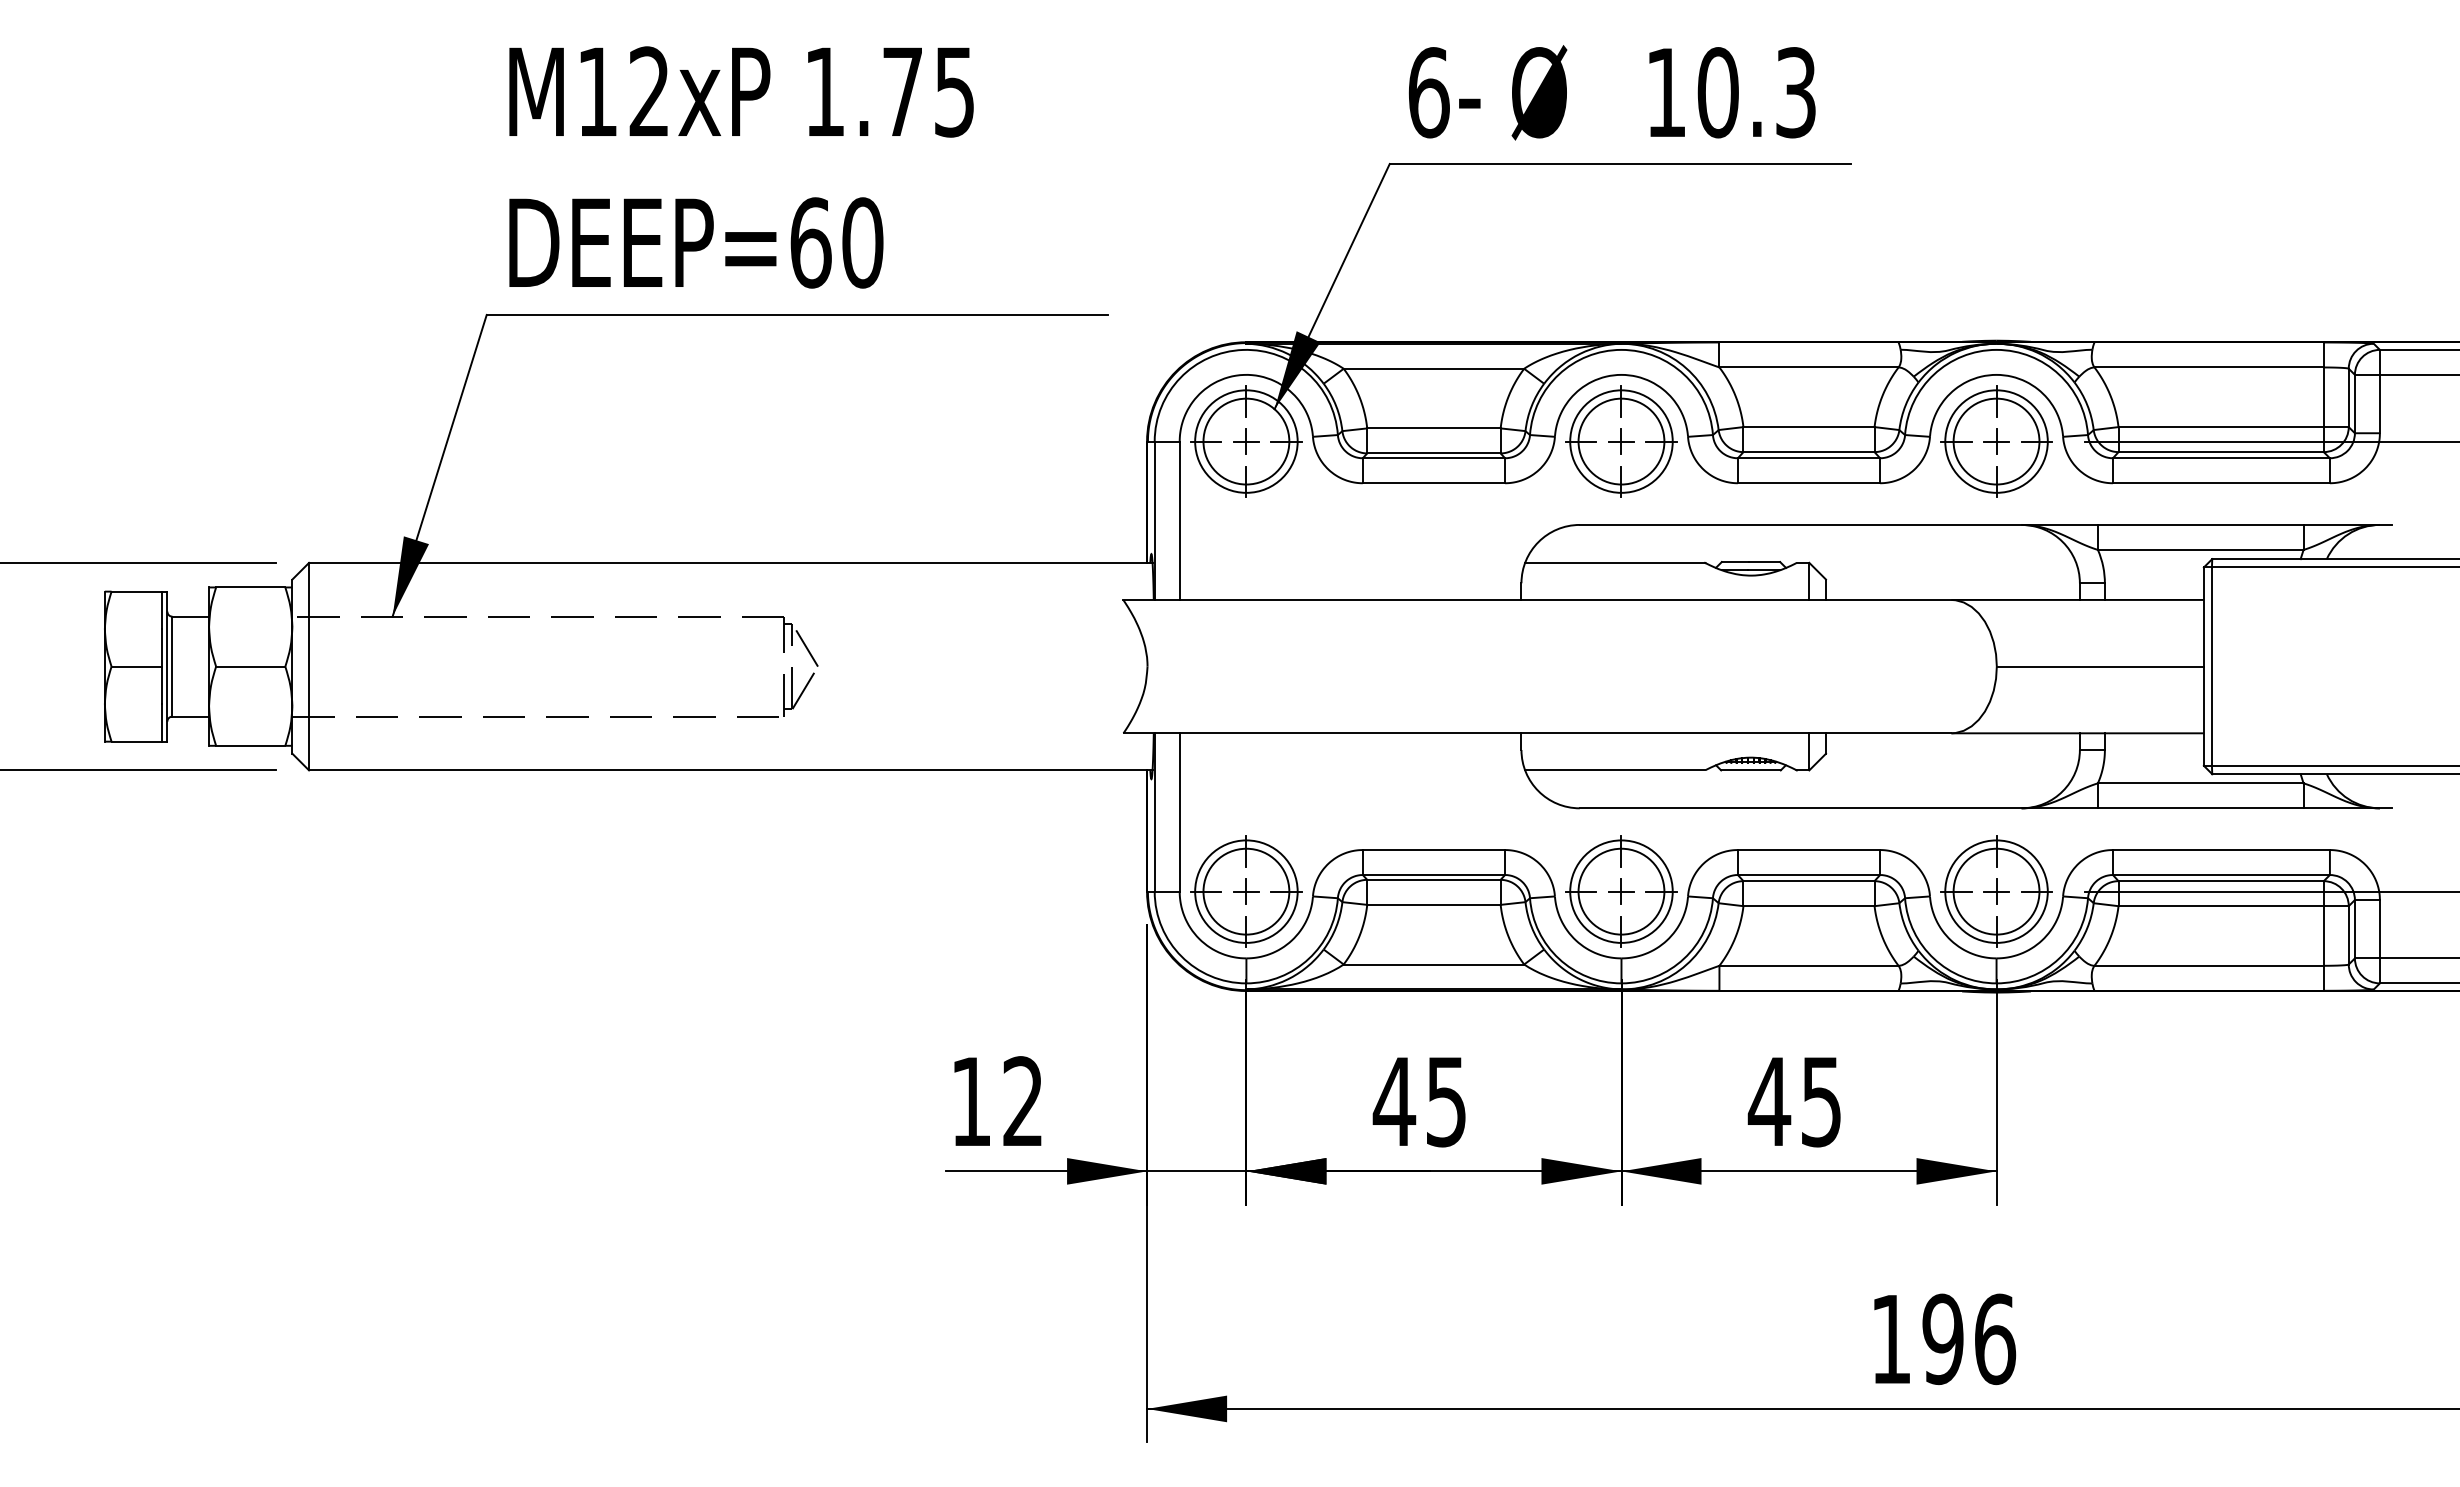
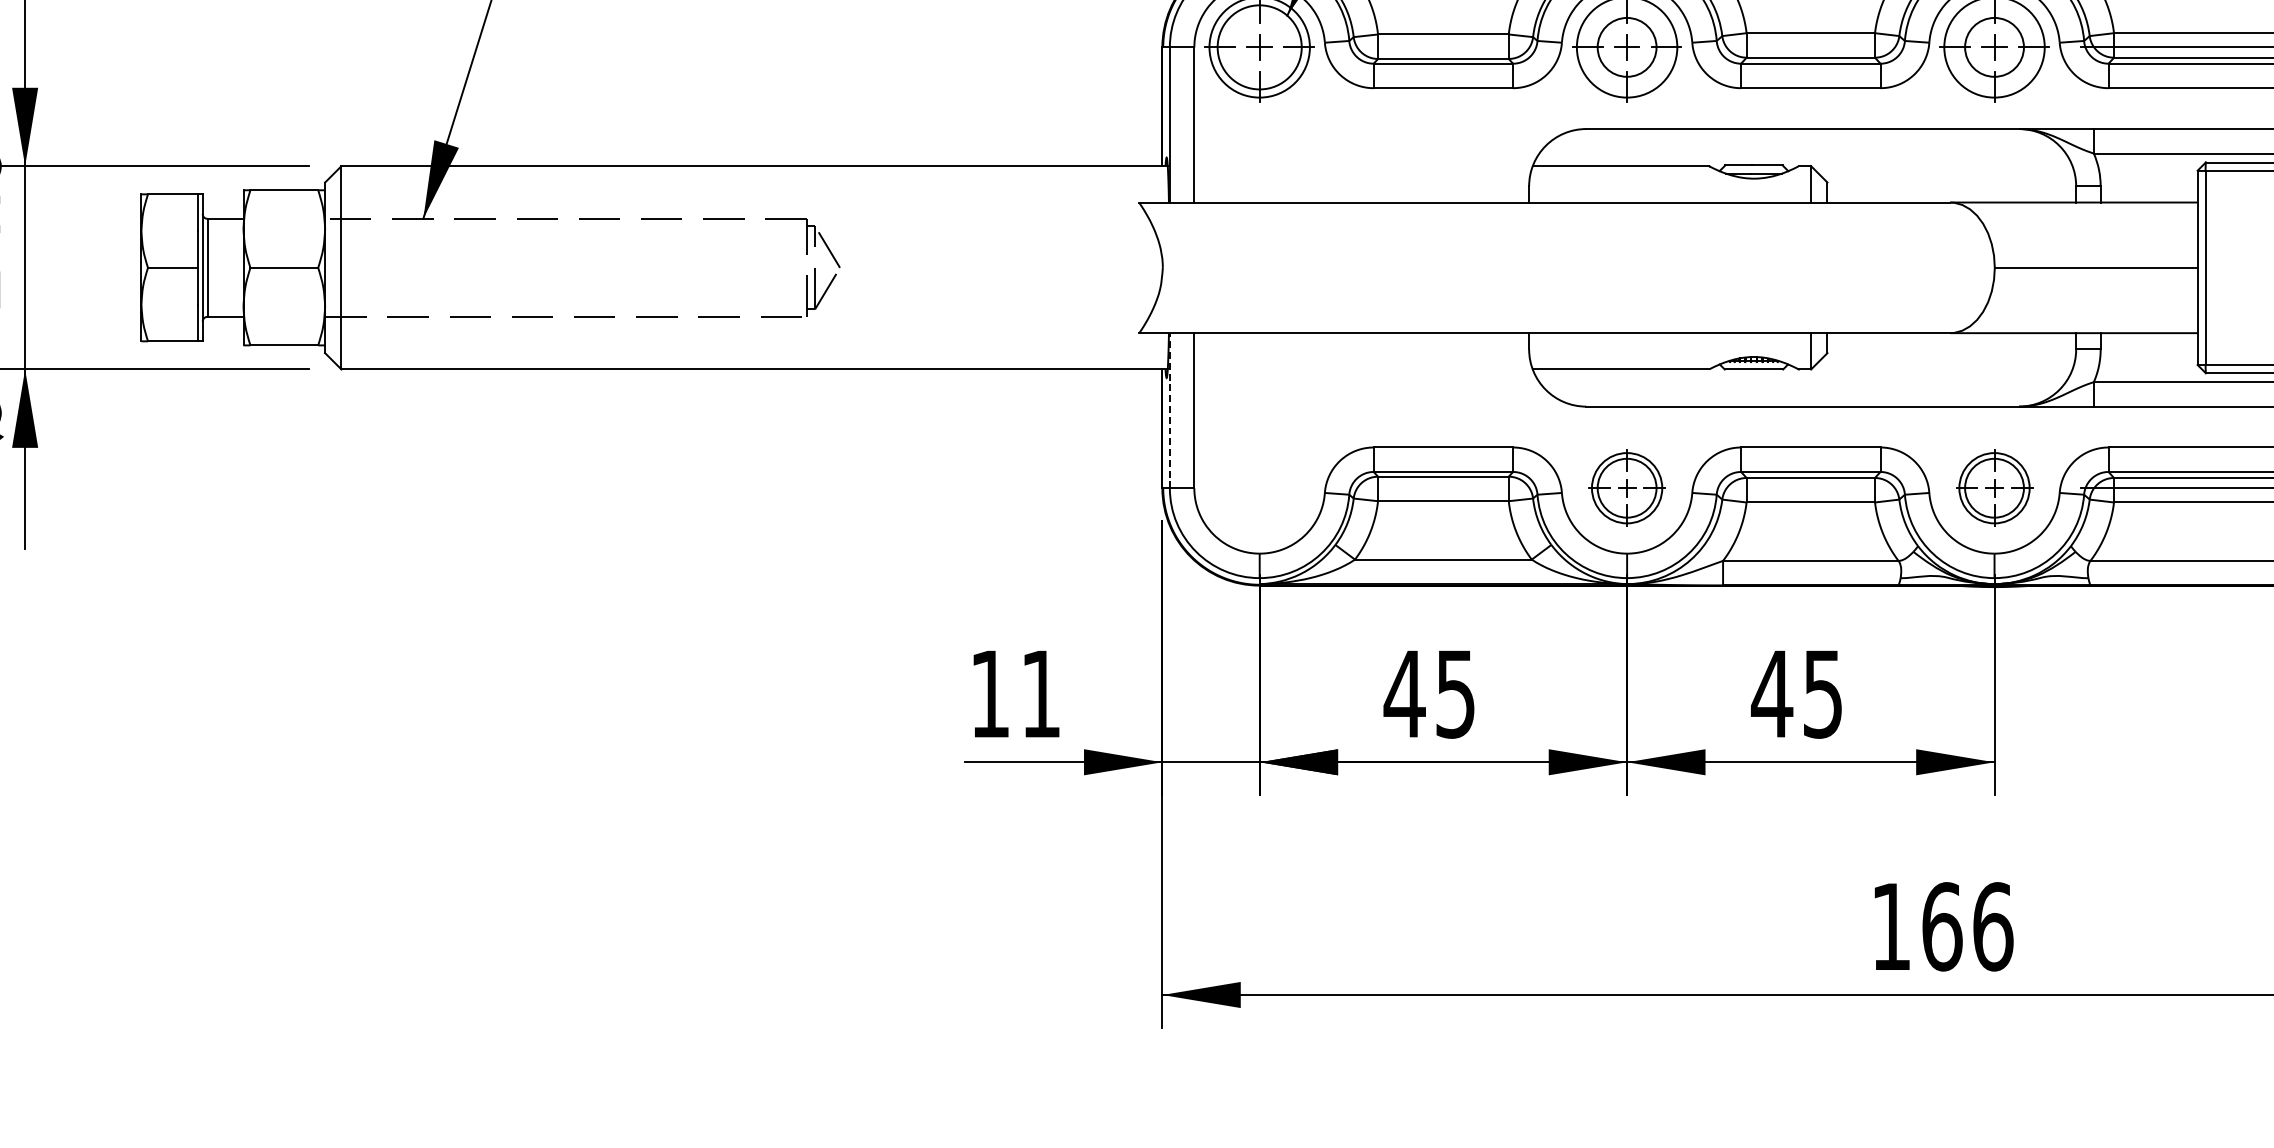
circle: (1621, 441) -> (1627, 47), size x0.7
circle: (1996, 441) -> (1994, 47), size x0.7
line: (1154, 812) -> (1169, 410), solid -> dashed
part: (1246, 891) -> (1259, 488), removed
part: (1621, 891) -> (1627, 488), size x0.7
part: (1996, 891) -> (1994, 488), size x0.7
text: (1022, 1100) -> (1040, 692), 12 -> 11
text: (1943, 1339) -> (1942, 926), 196 -> 166

